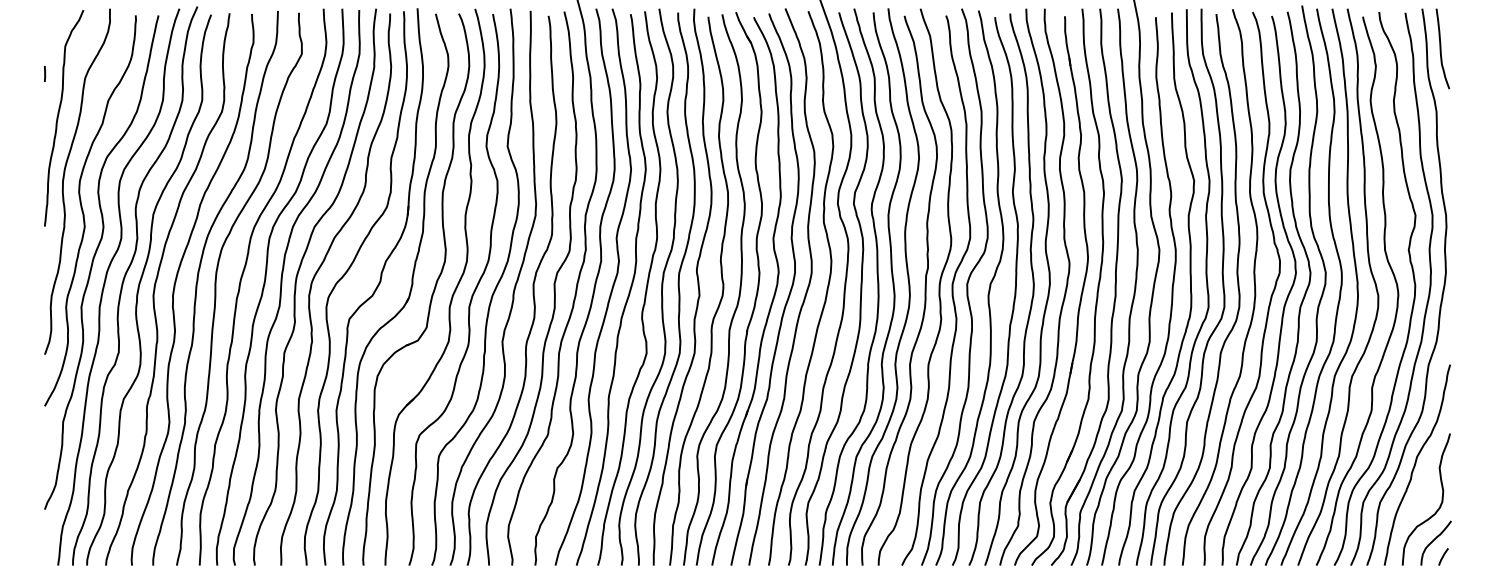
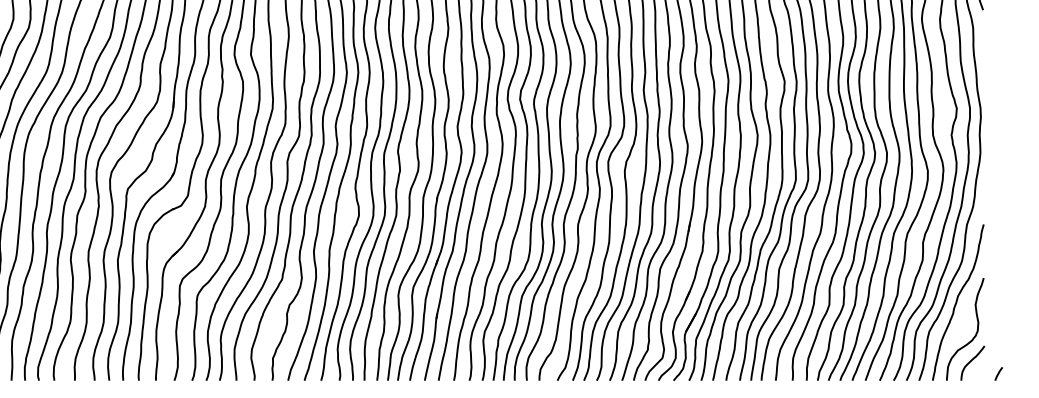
line: (1443, 556) -> (998, 373), moved

